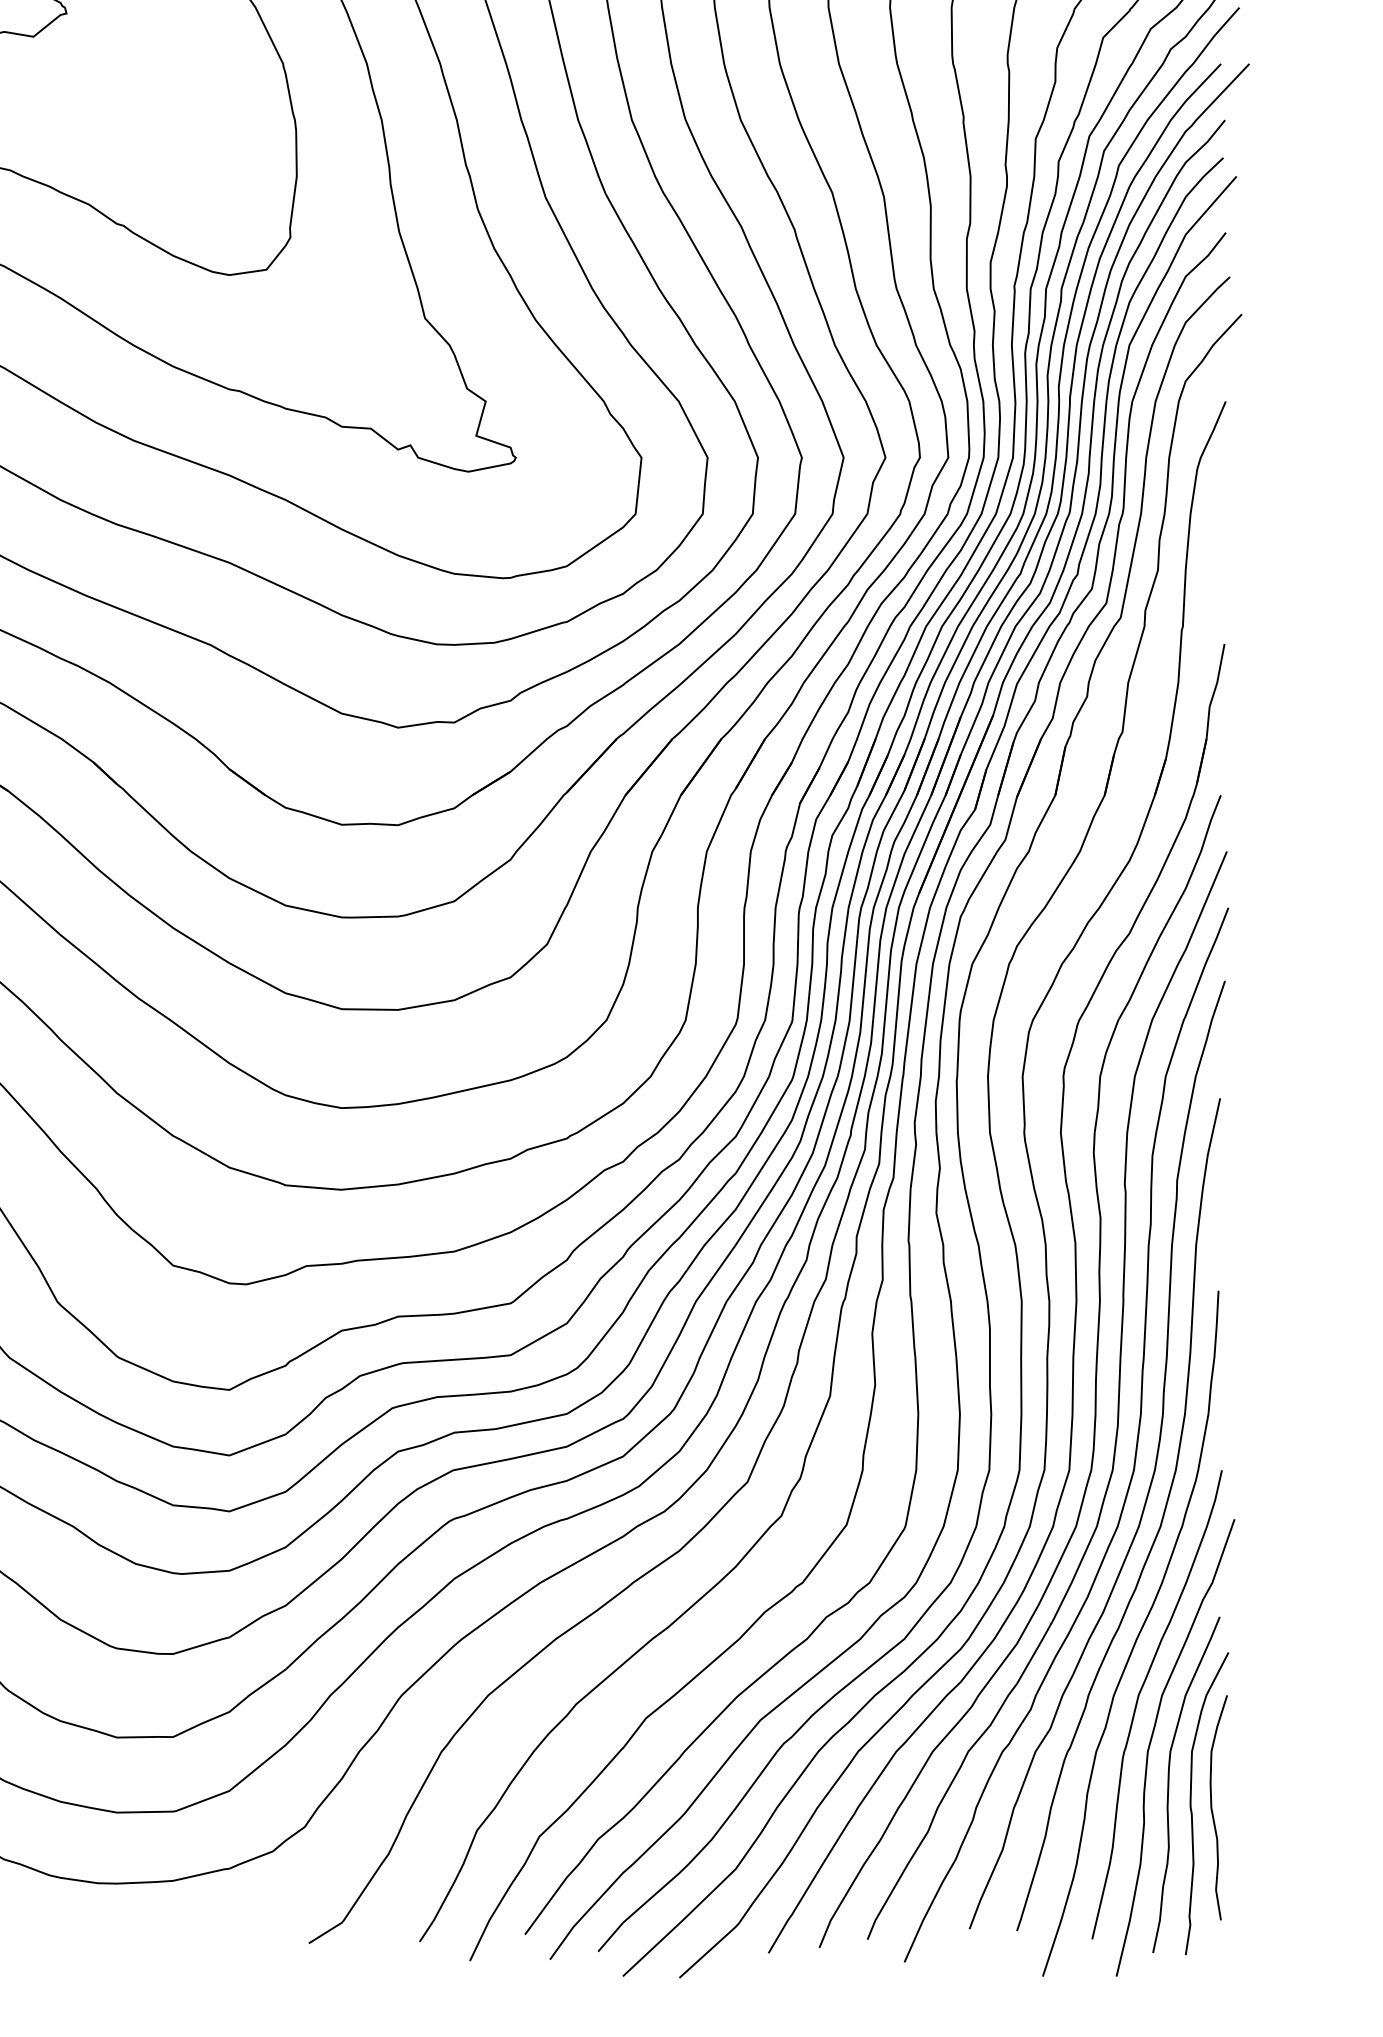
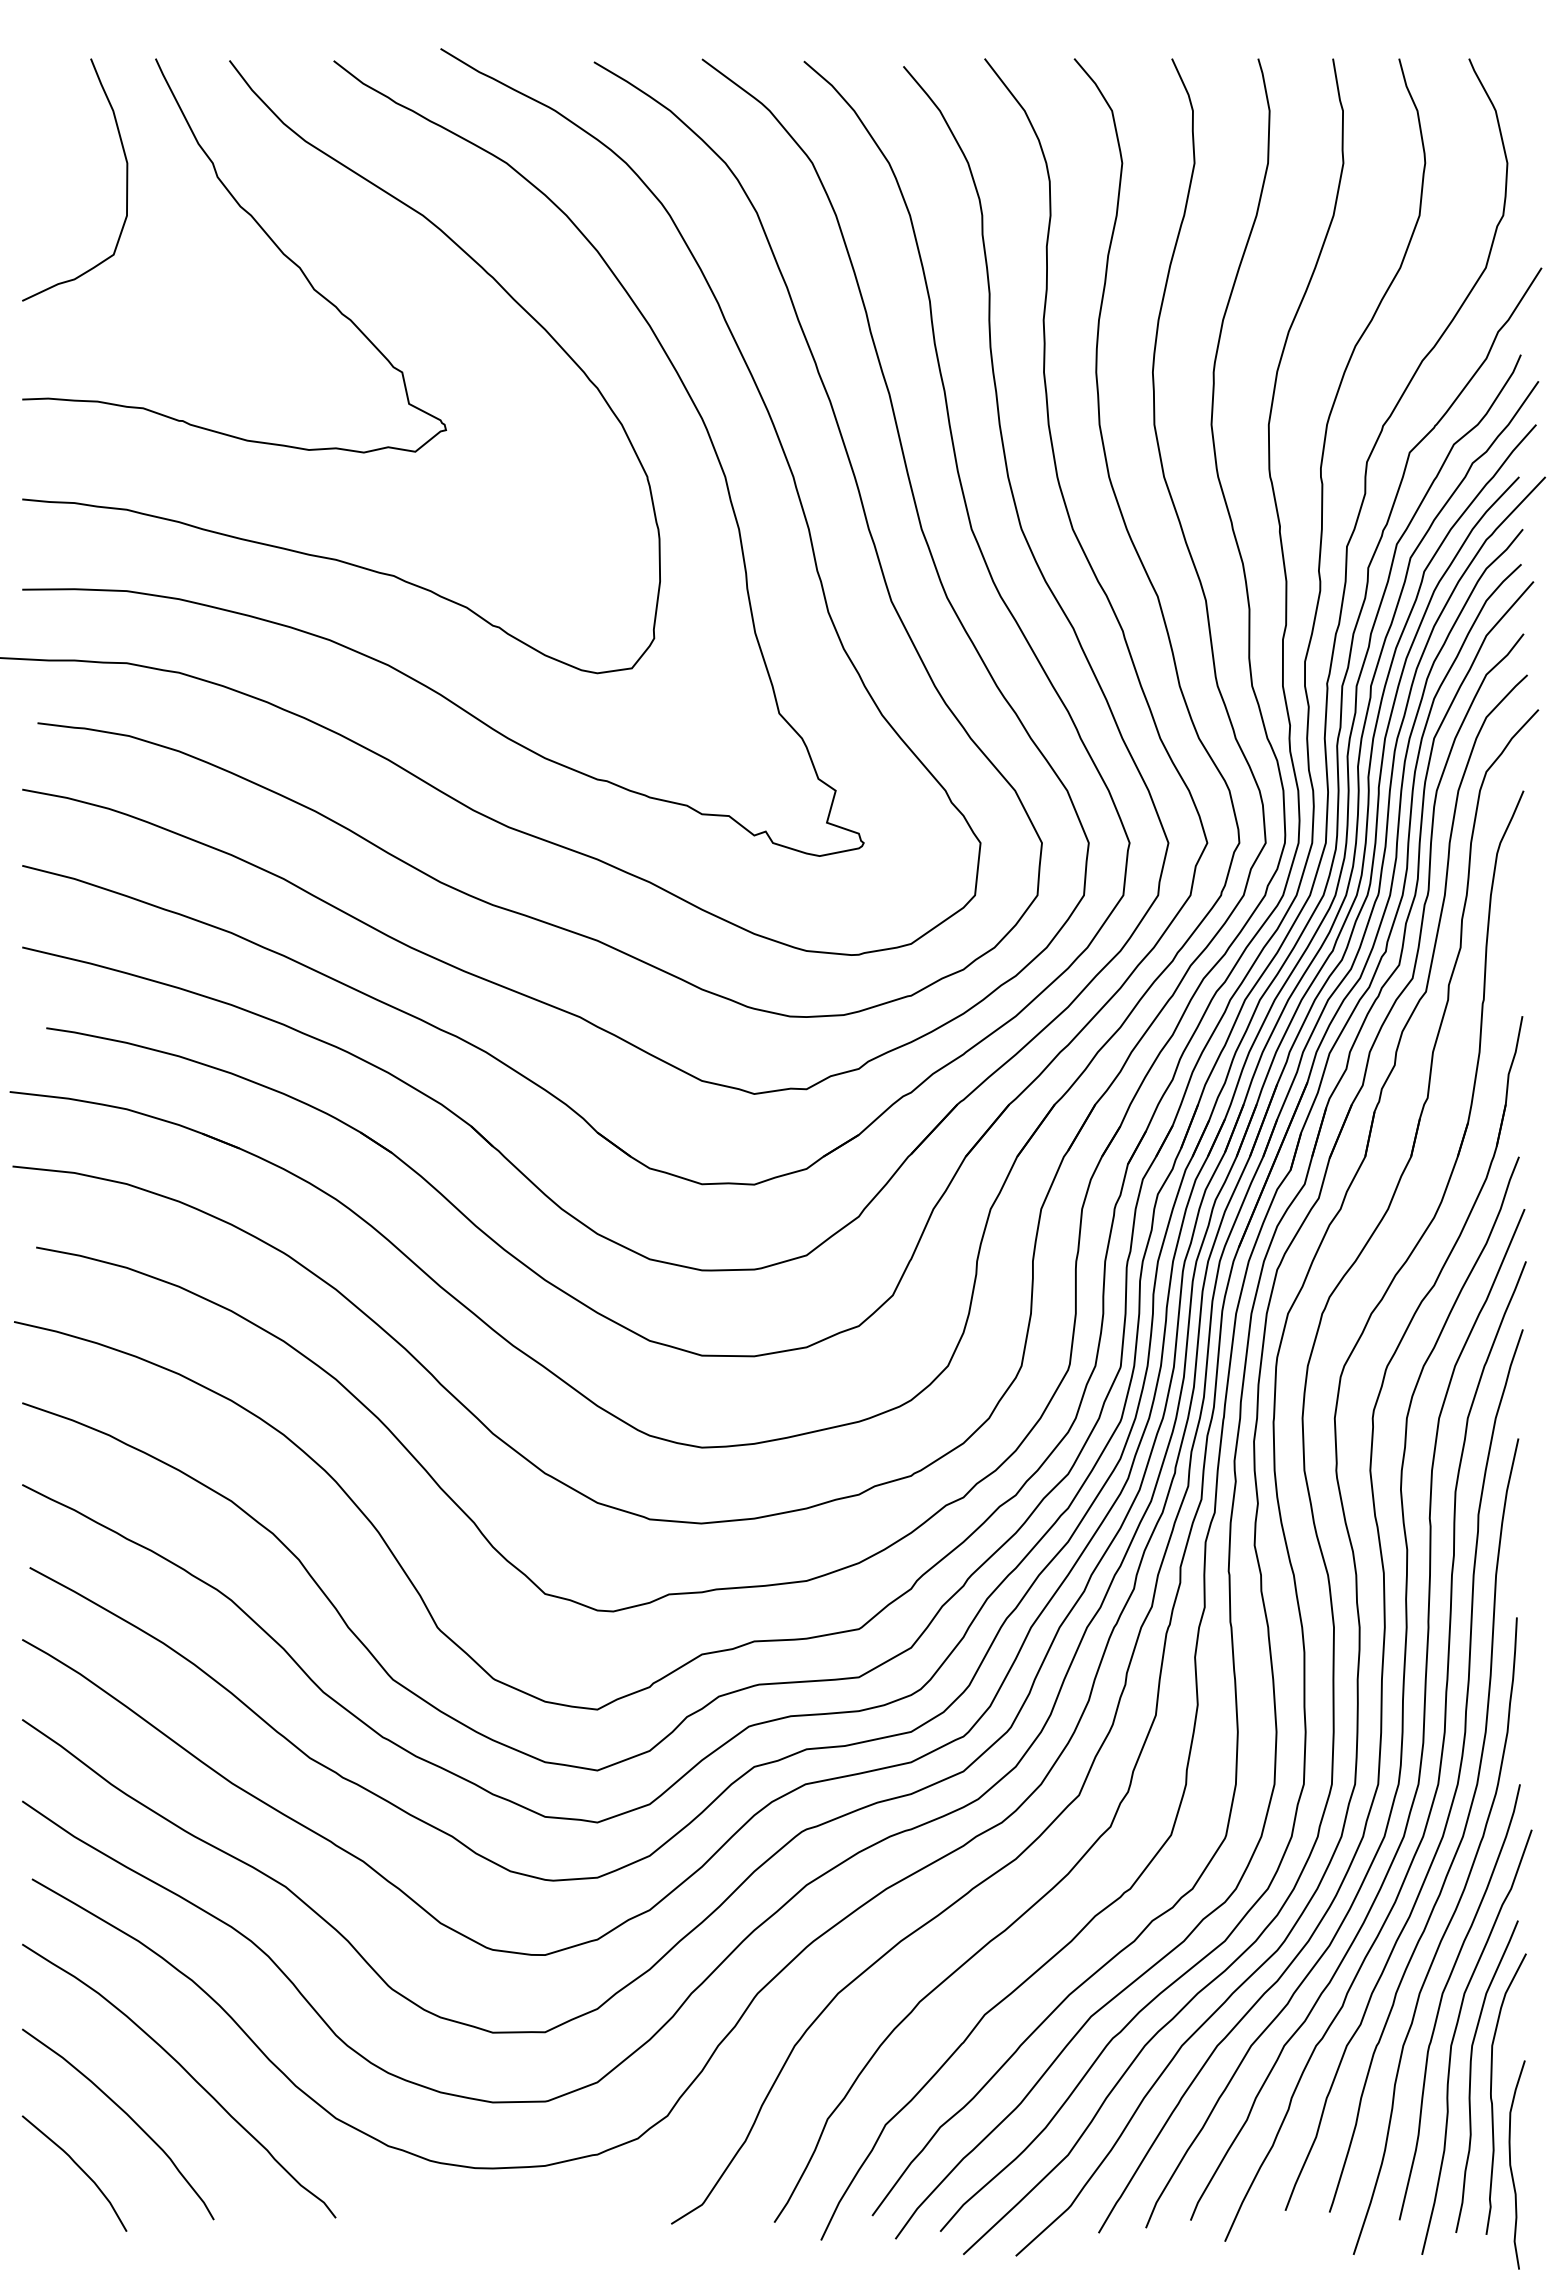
curve: (1212, 1807) -> (1511, 2164), moved

